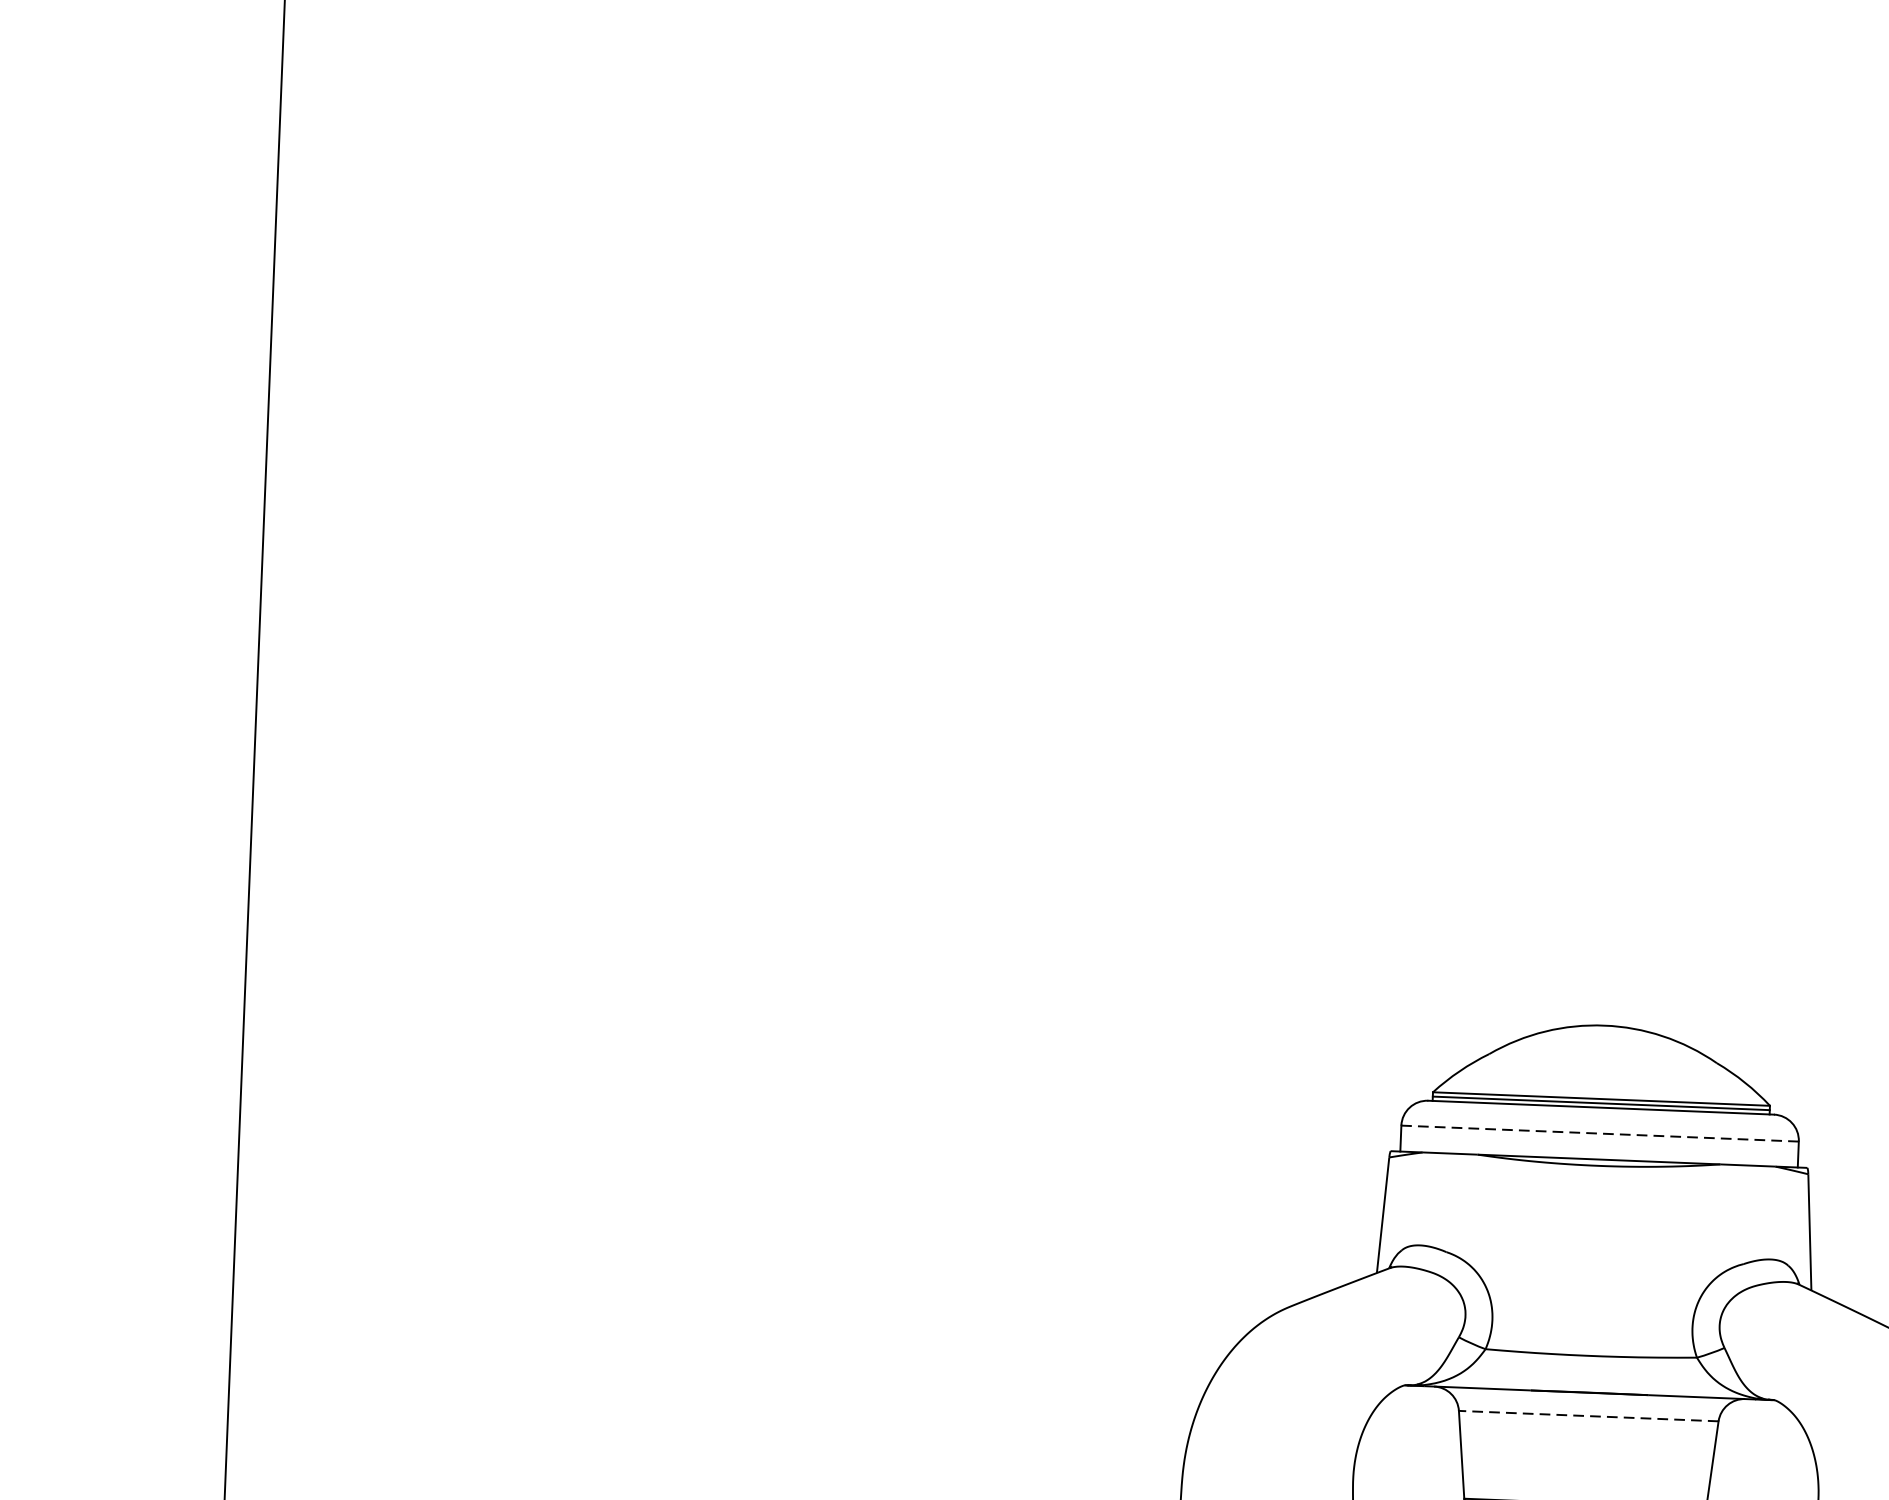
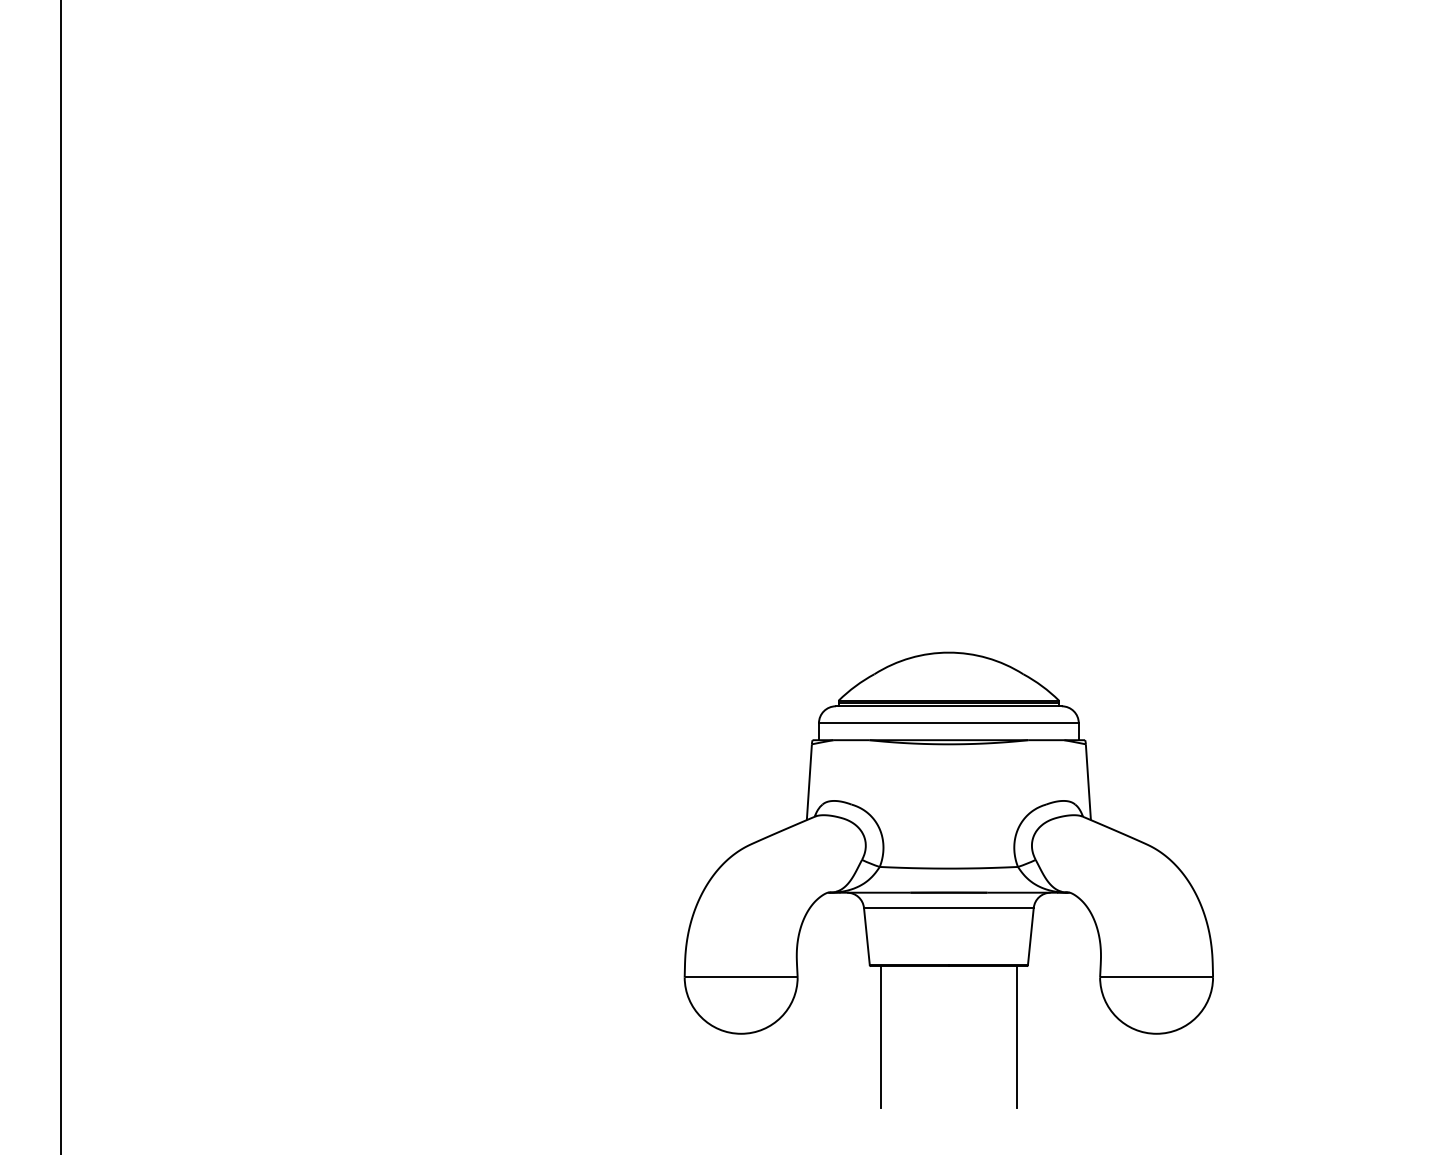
line: (1599, 1133) -> (948, 723), dashed -> solid
line: (1588, 1415) -> (948, 907), dashed -> solid

